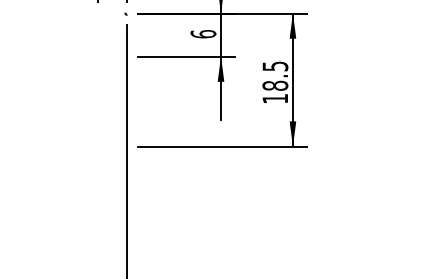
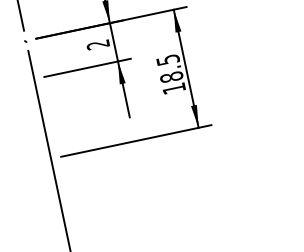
text: (203, 34) -> (98, 45), 6 -> 2

